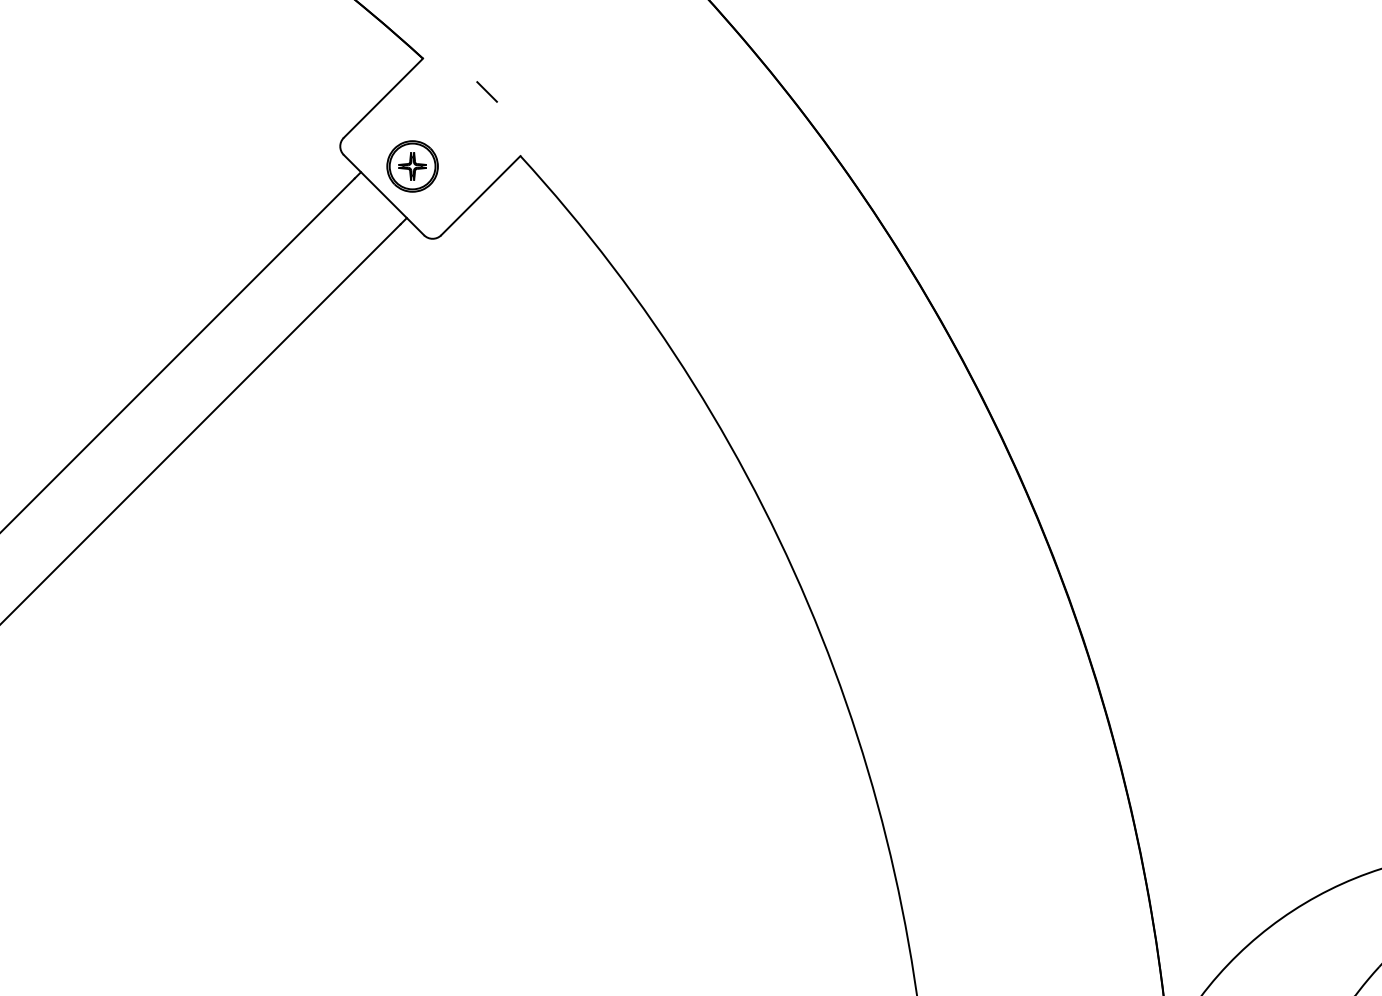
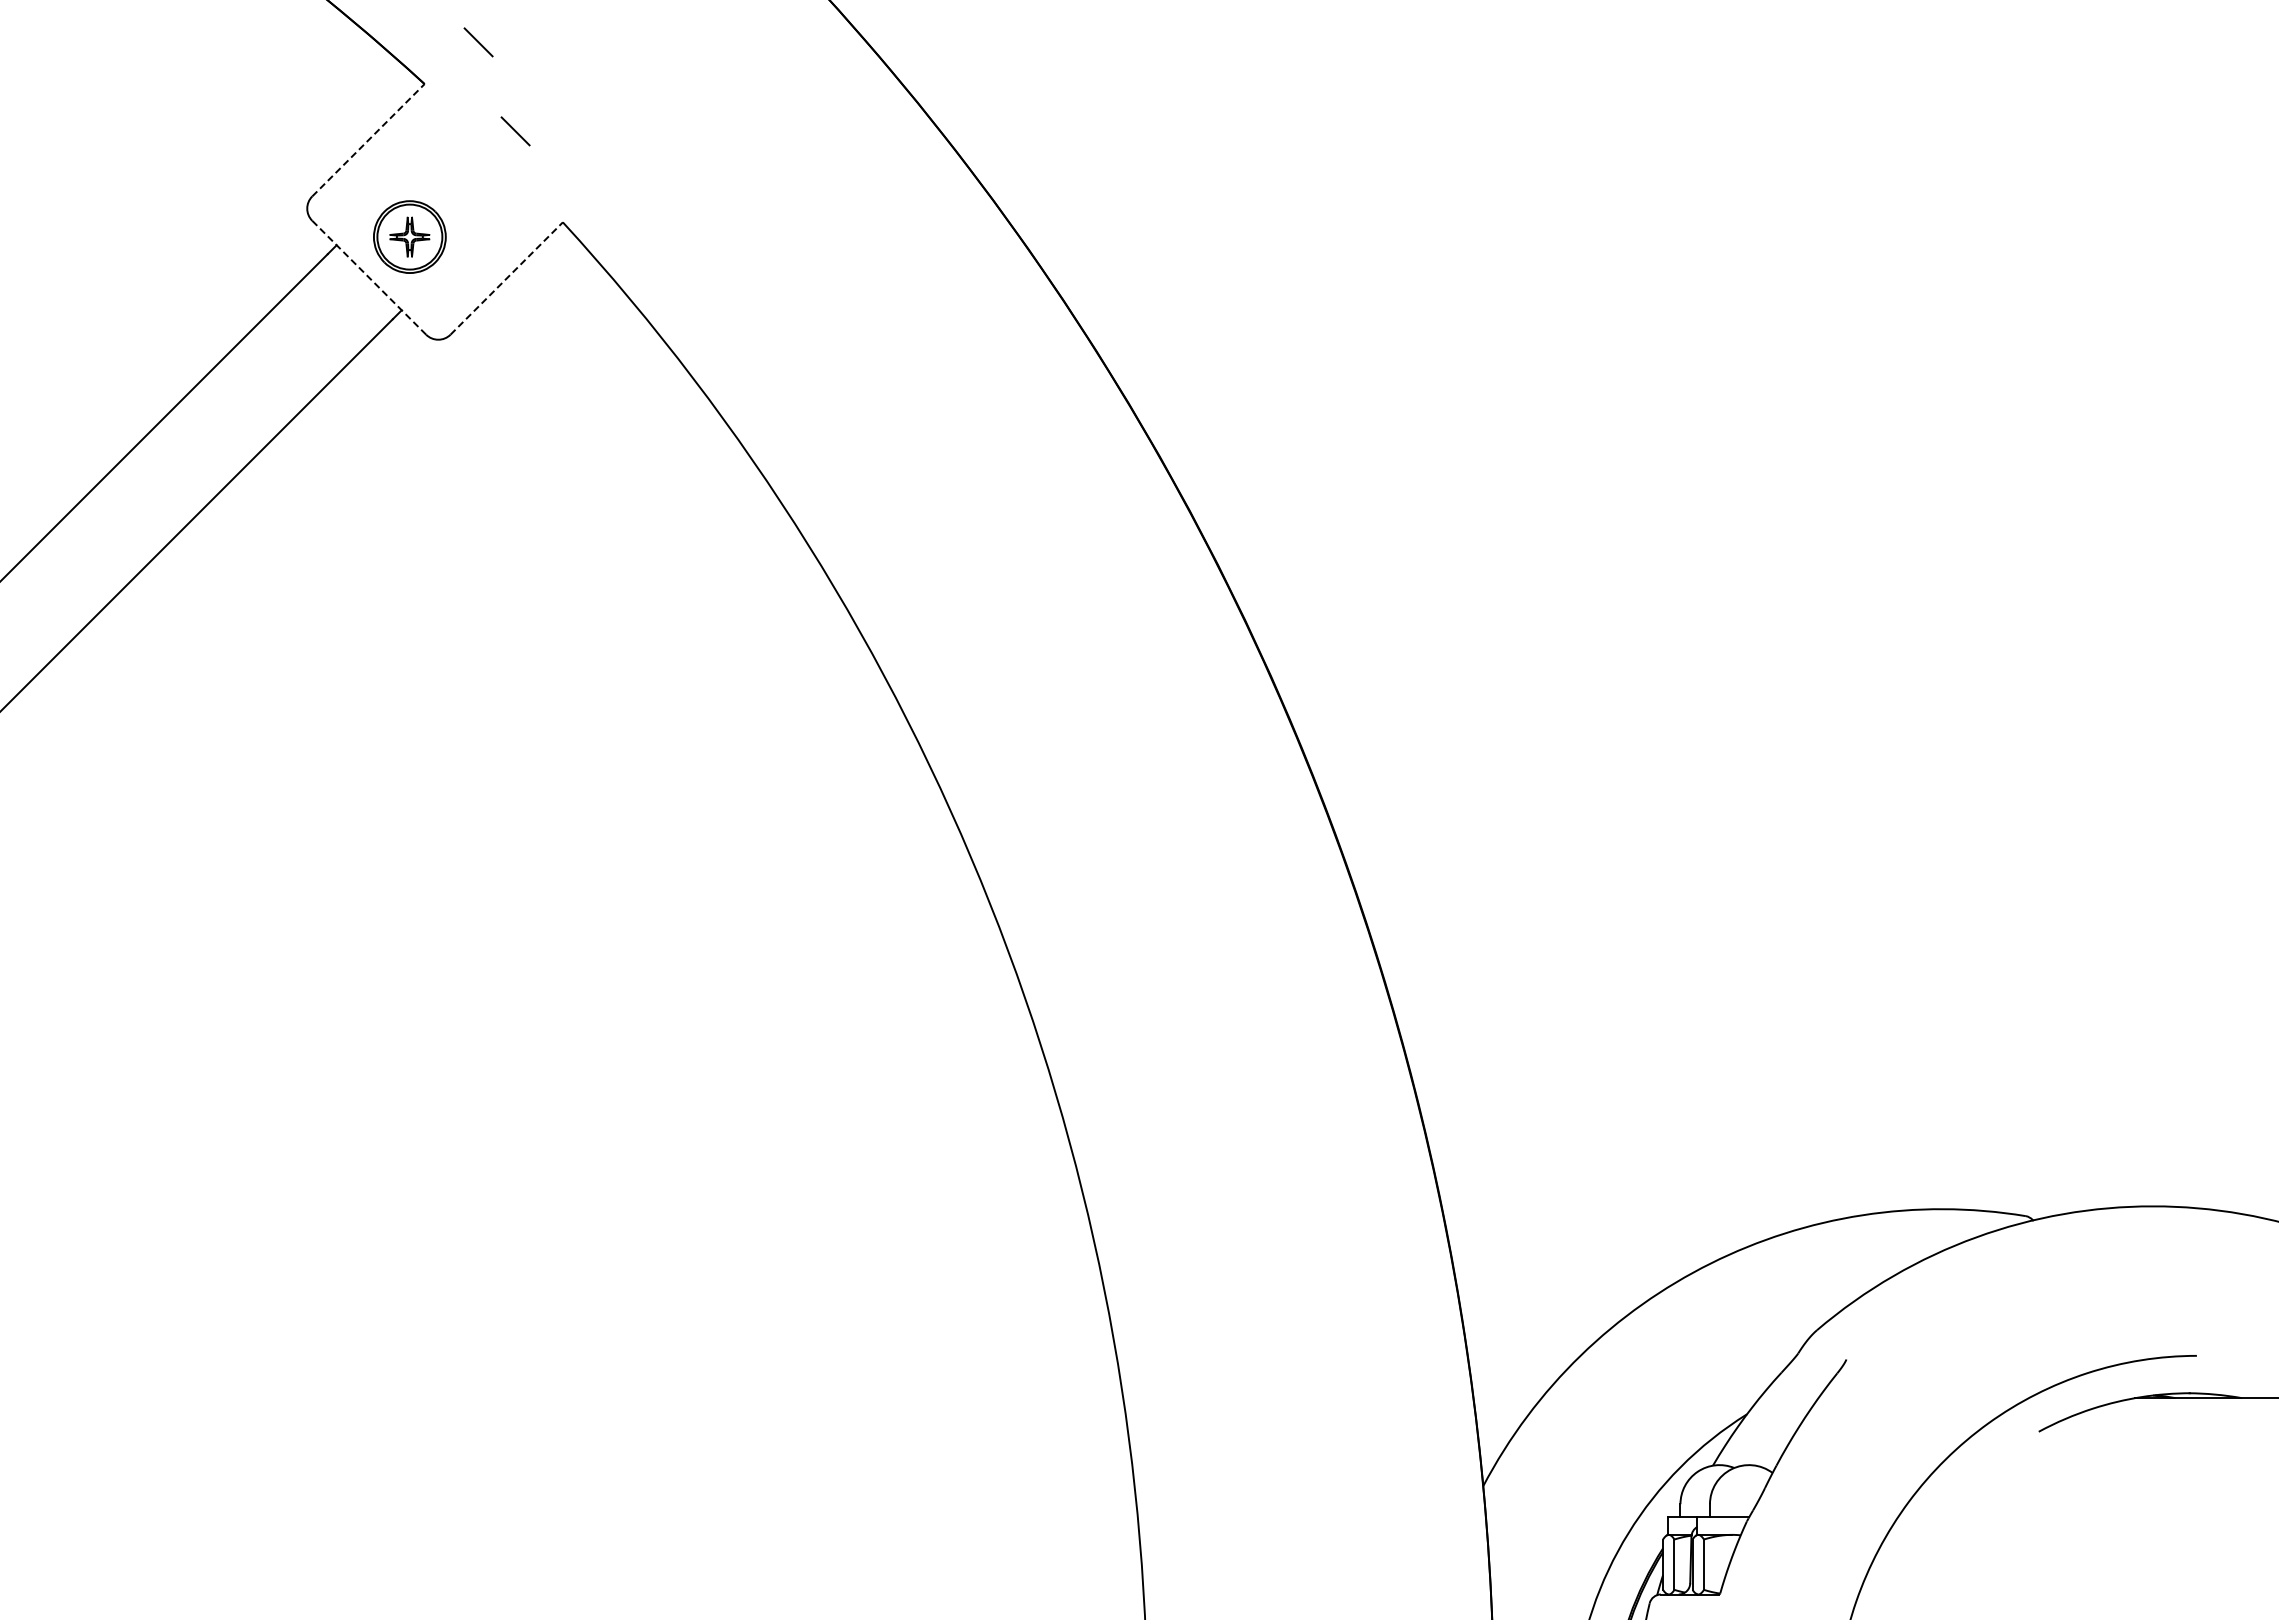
line: (460, 29) -> (478, 42), added
line: (383, 97) -> (368, 139), solid -> dashed
line: (384, 194) -> (369, 277), solid -> dashed
line: (481, 195) -> (507, 278), solid -> dashed

